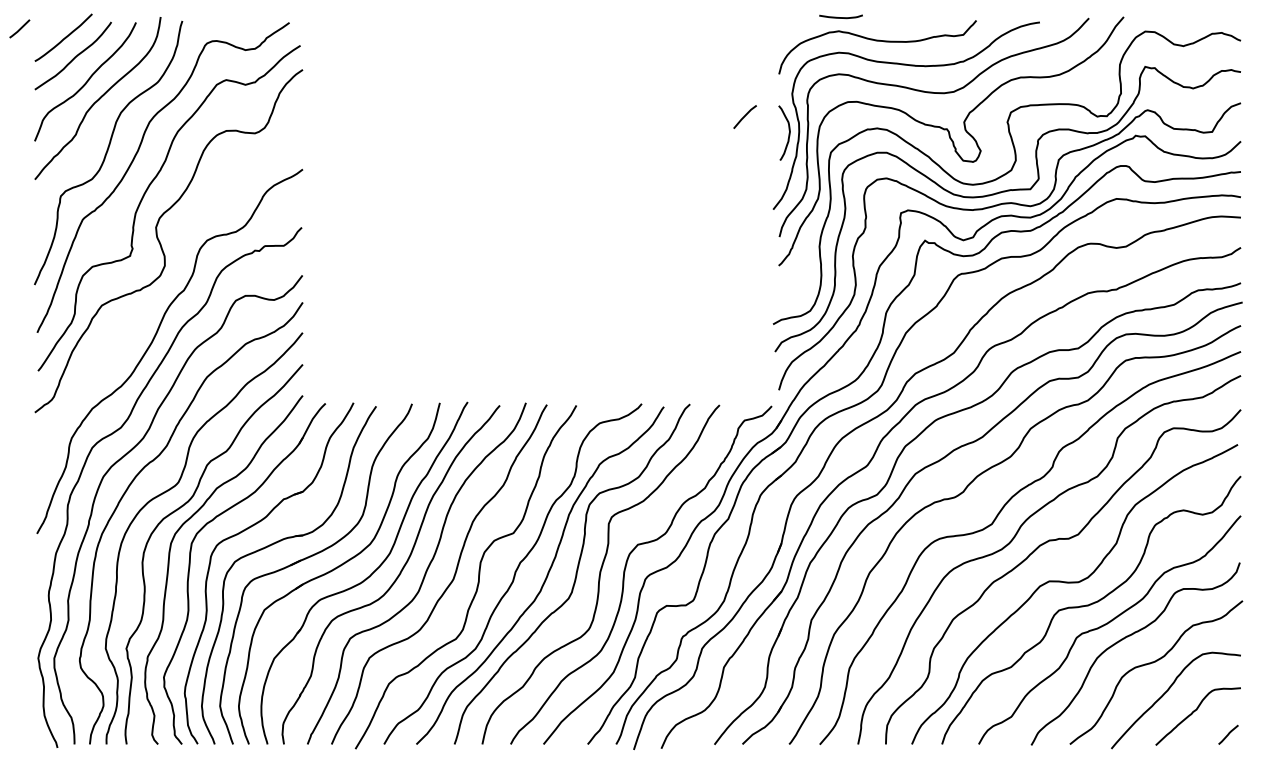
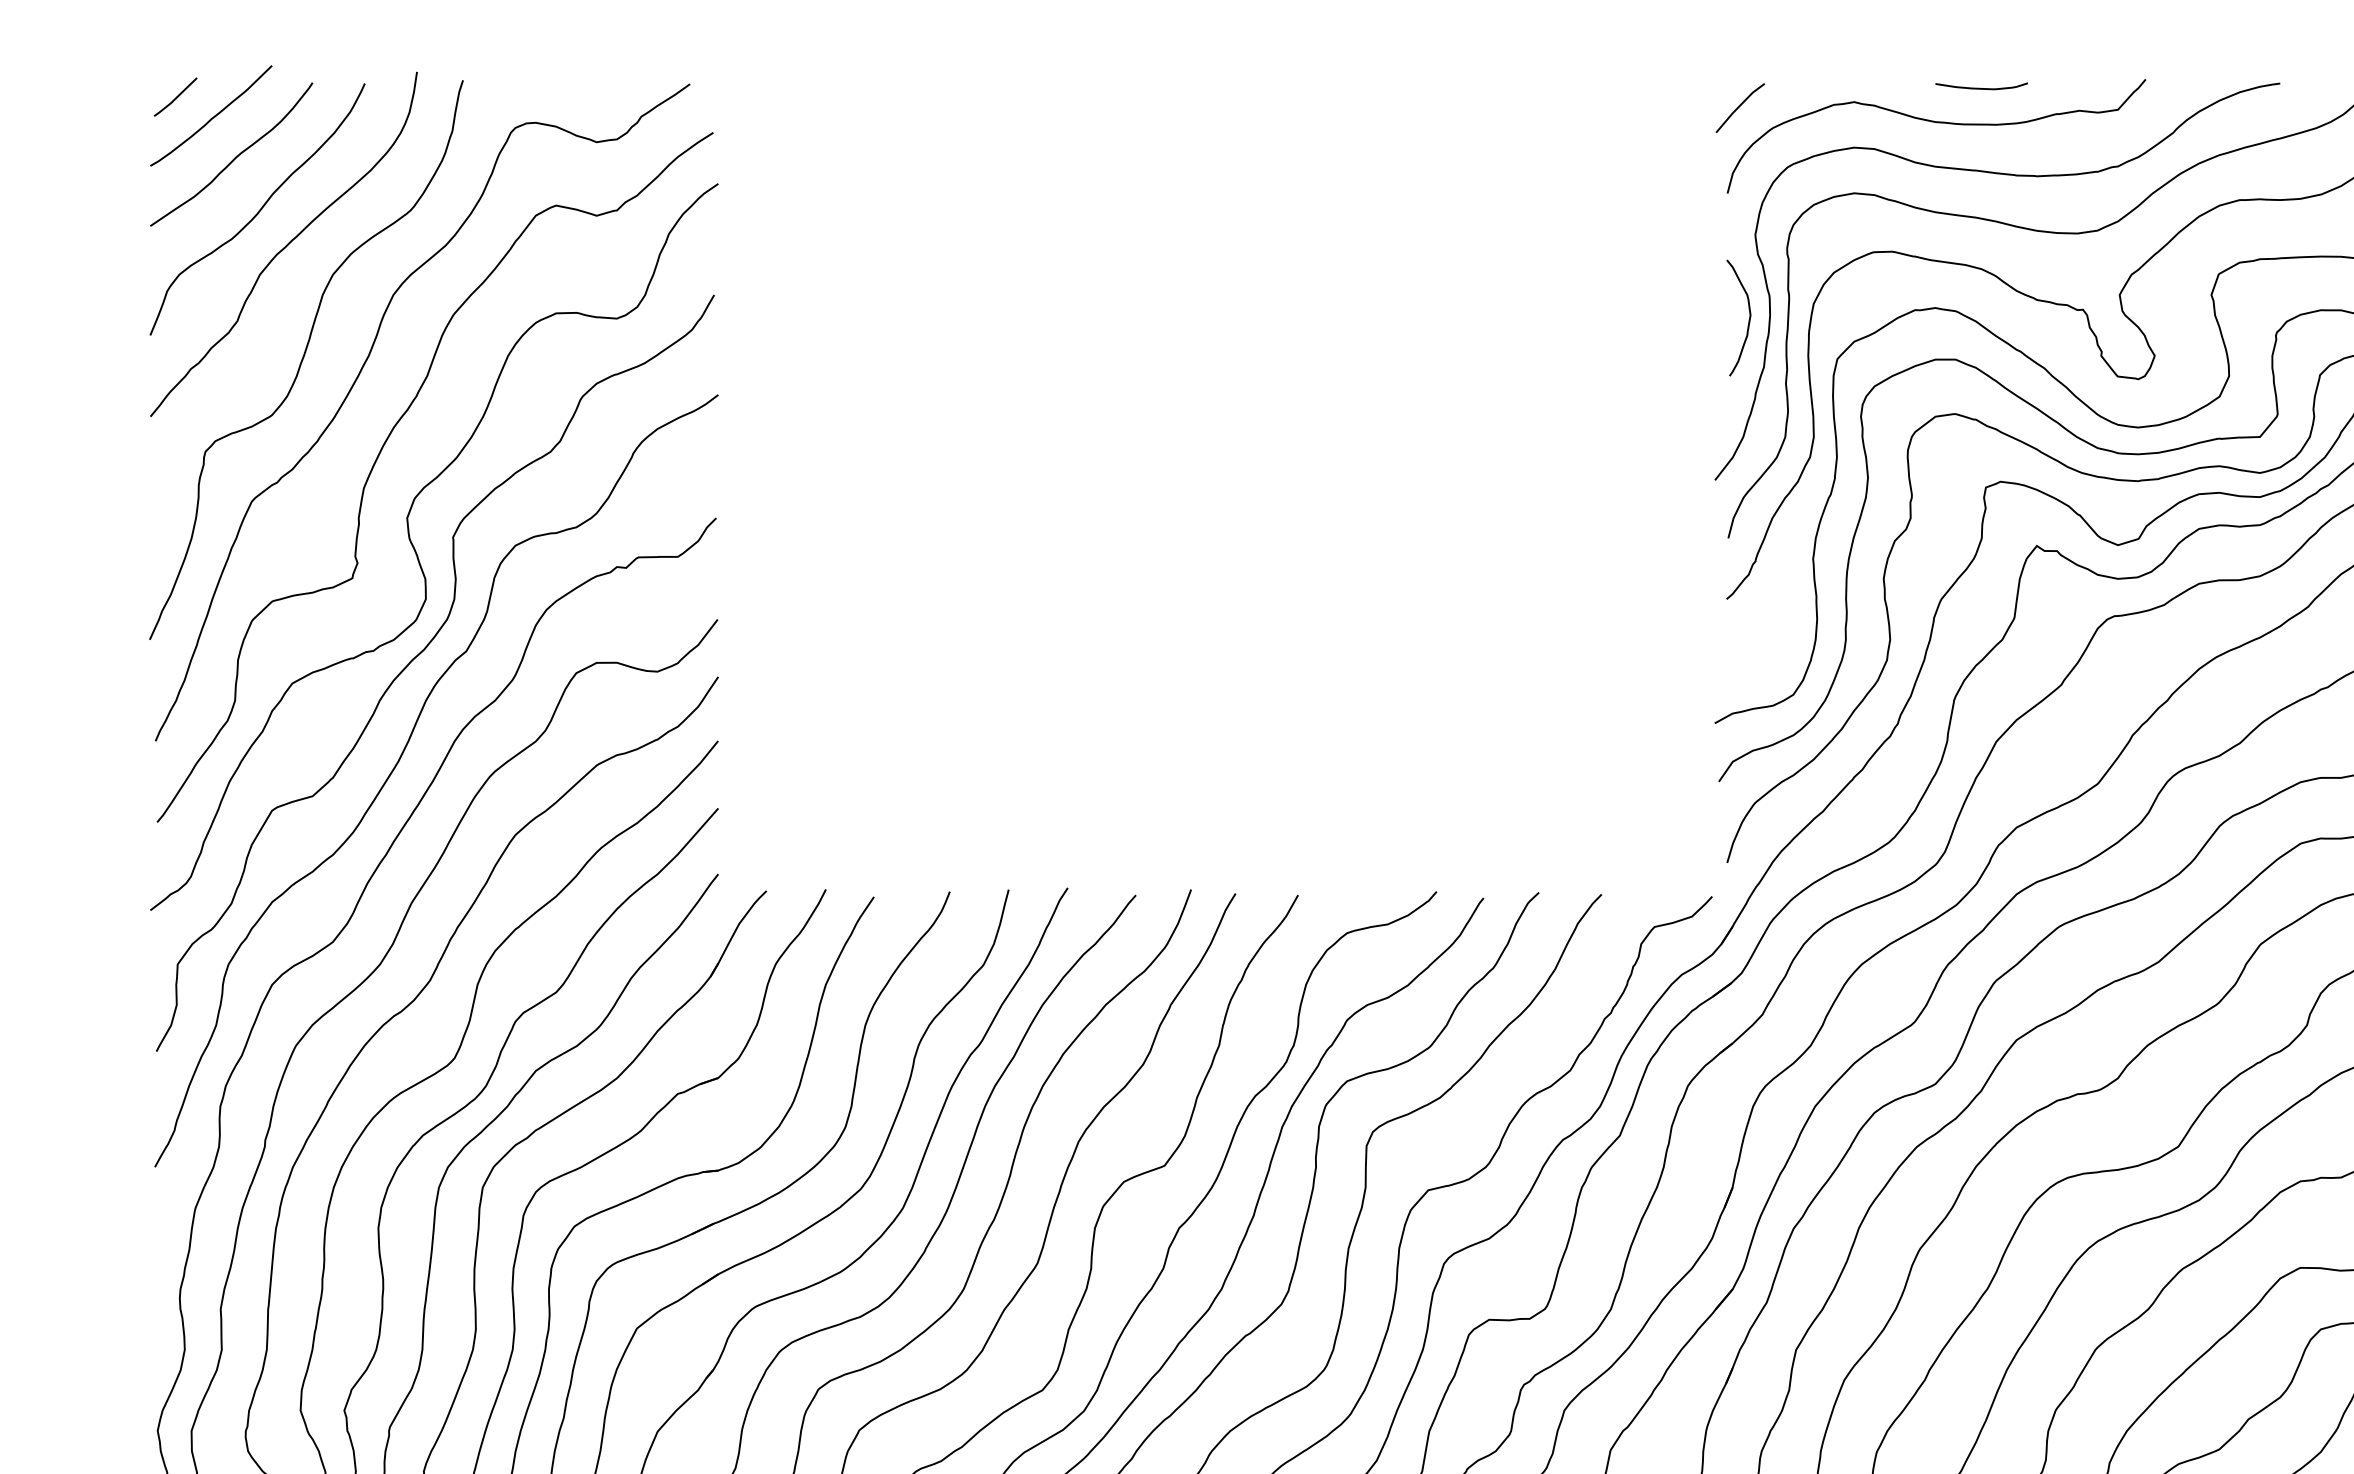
curve: (840, 17) -> (1980, 87), moved
line: (19, 28) -> (175, 96), moved
line: (744, 116) -> (1738, 106), moved
curve: (162, 292) -> (420, 655), added

